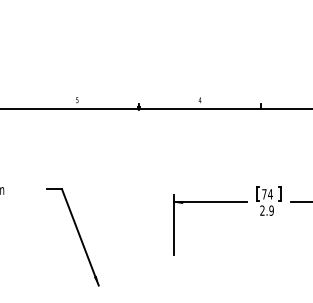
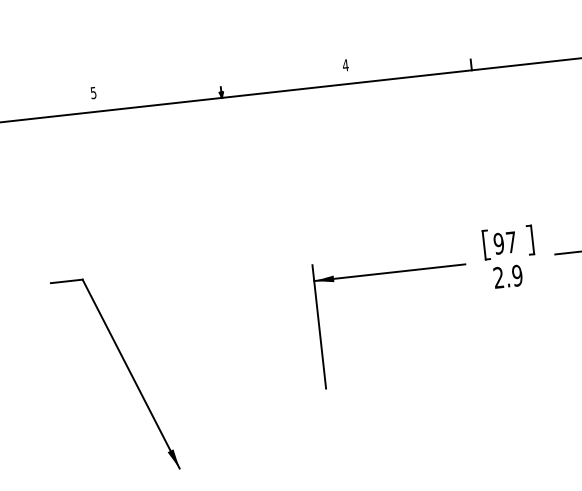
text: (267, 194) -> (505, 243), 74 -> 97

